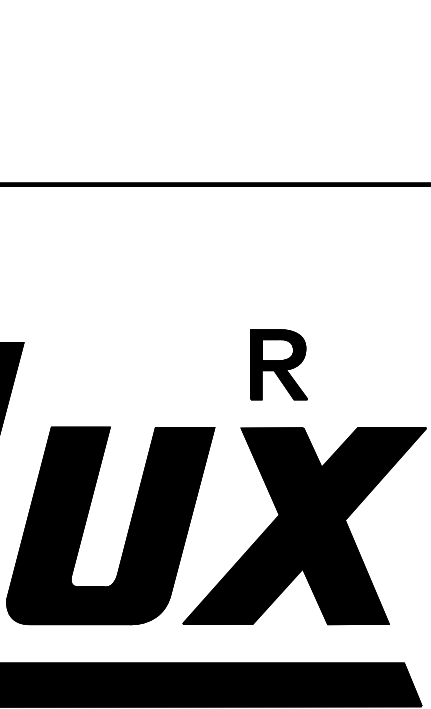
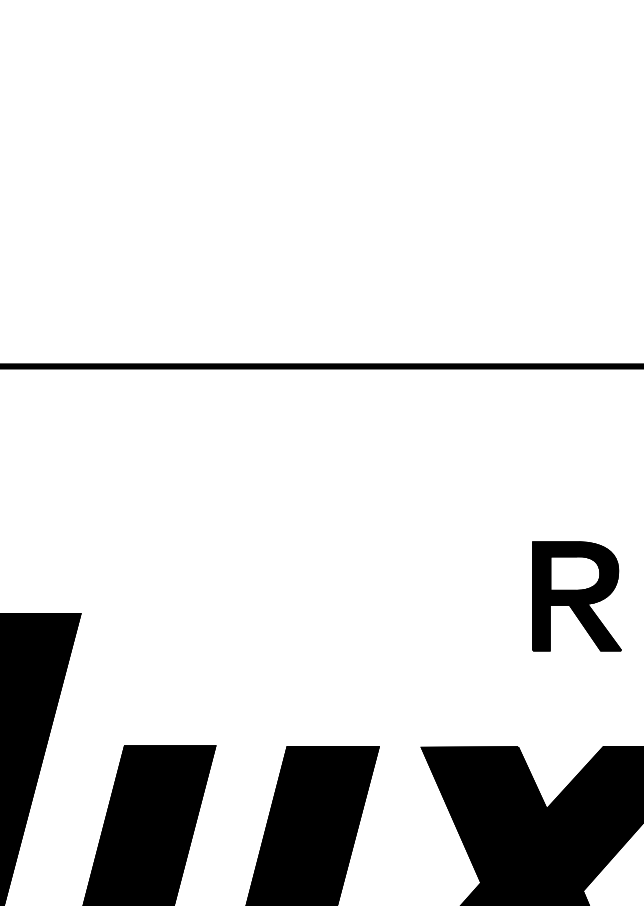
part: (278, 364) -> (576, 595), moved

